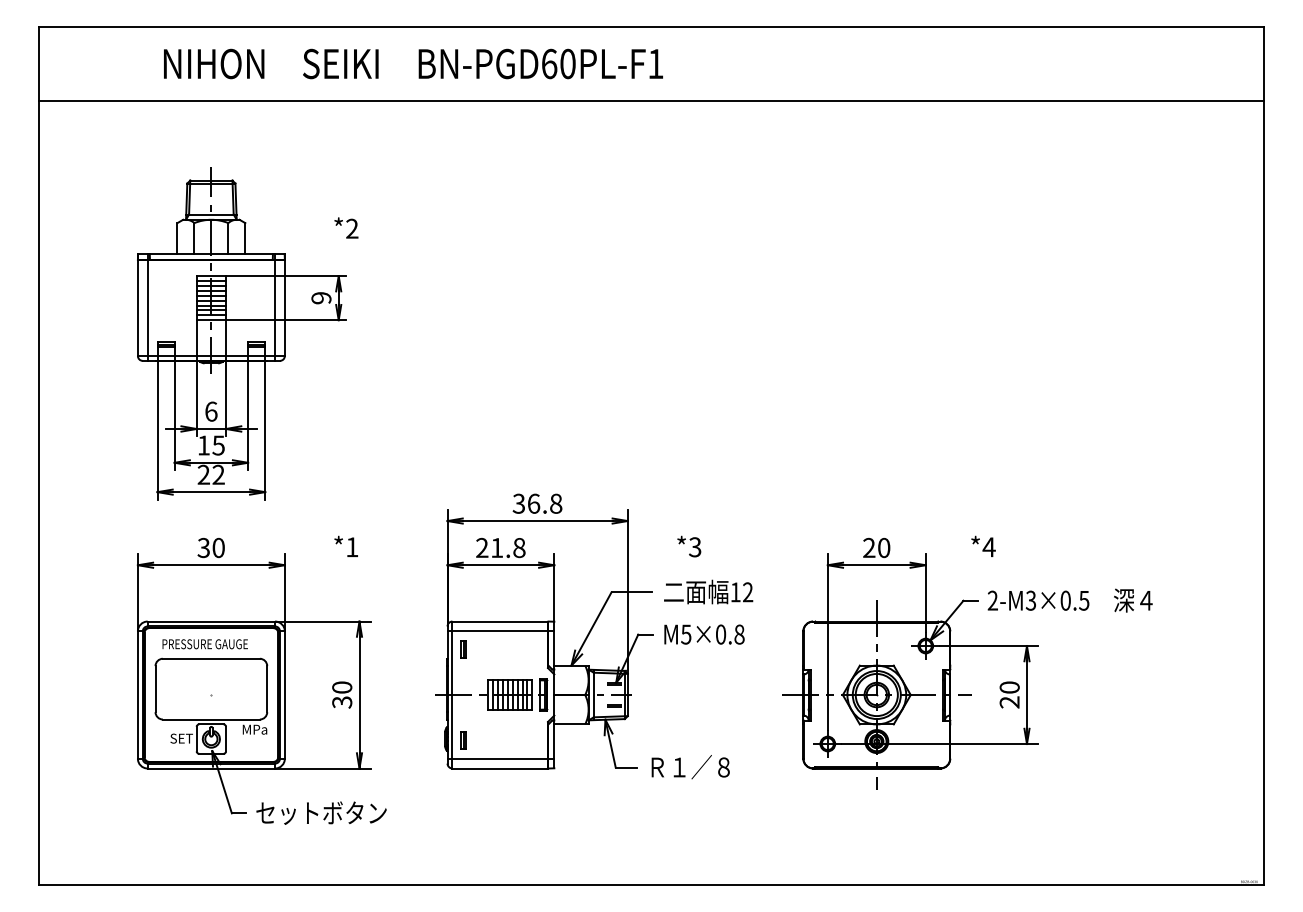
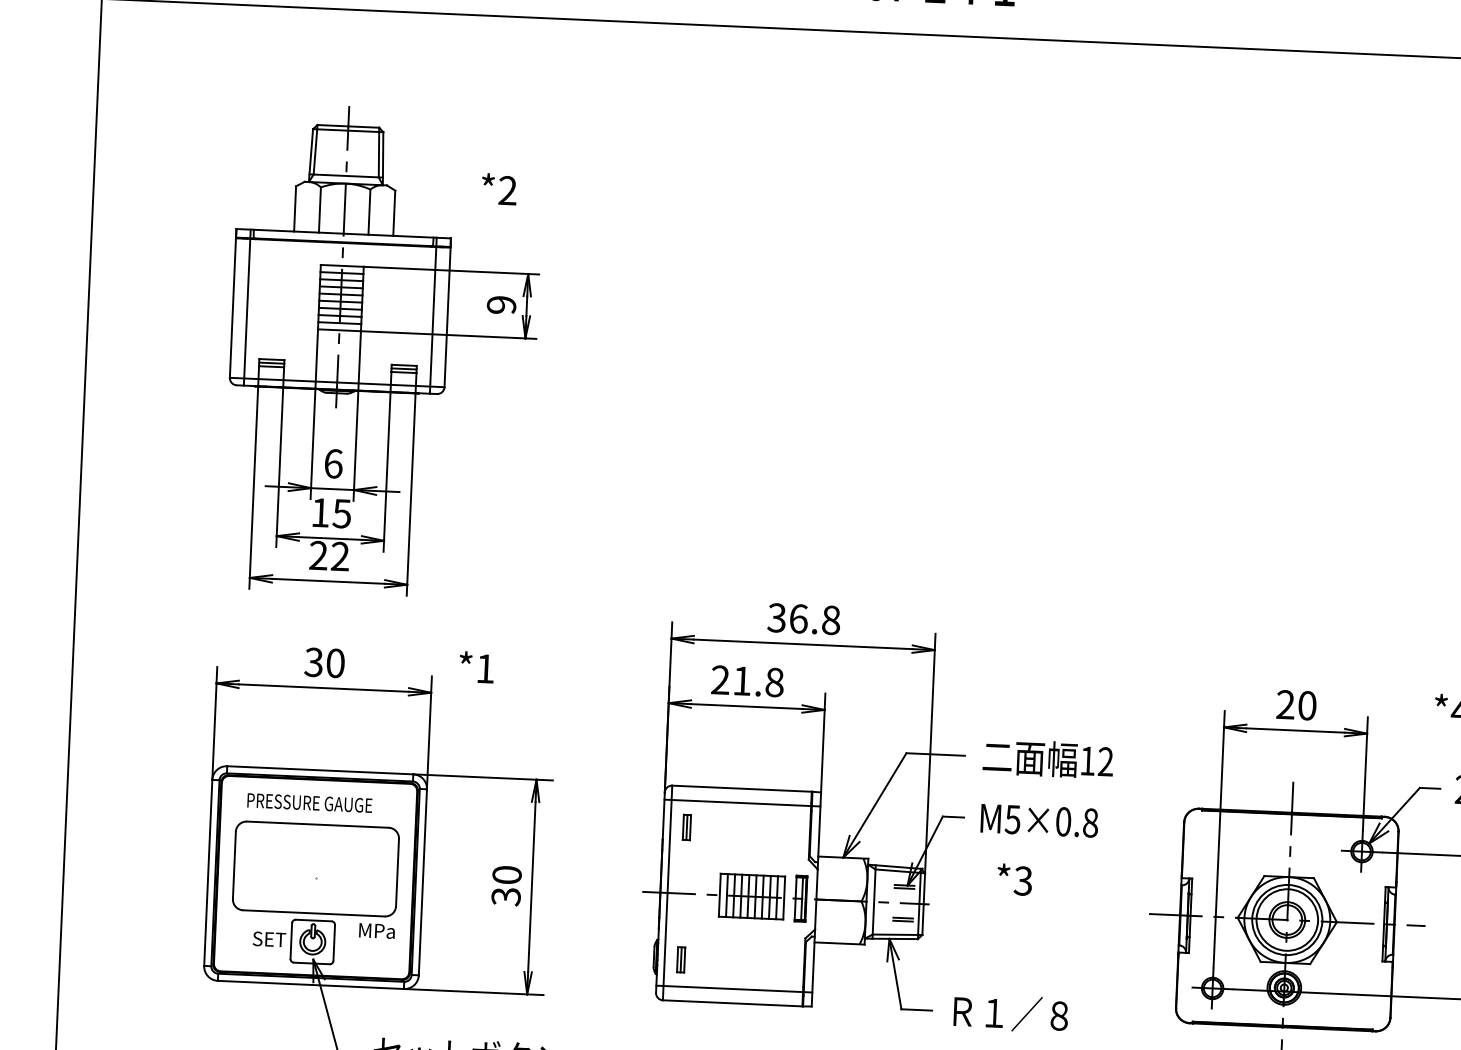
text: (346, 227) -> (499, 188), moved
text: (345, 545) -> (475, 665), moved
text: (689, 546) -> (1015, 879), moved

